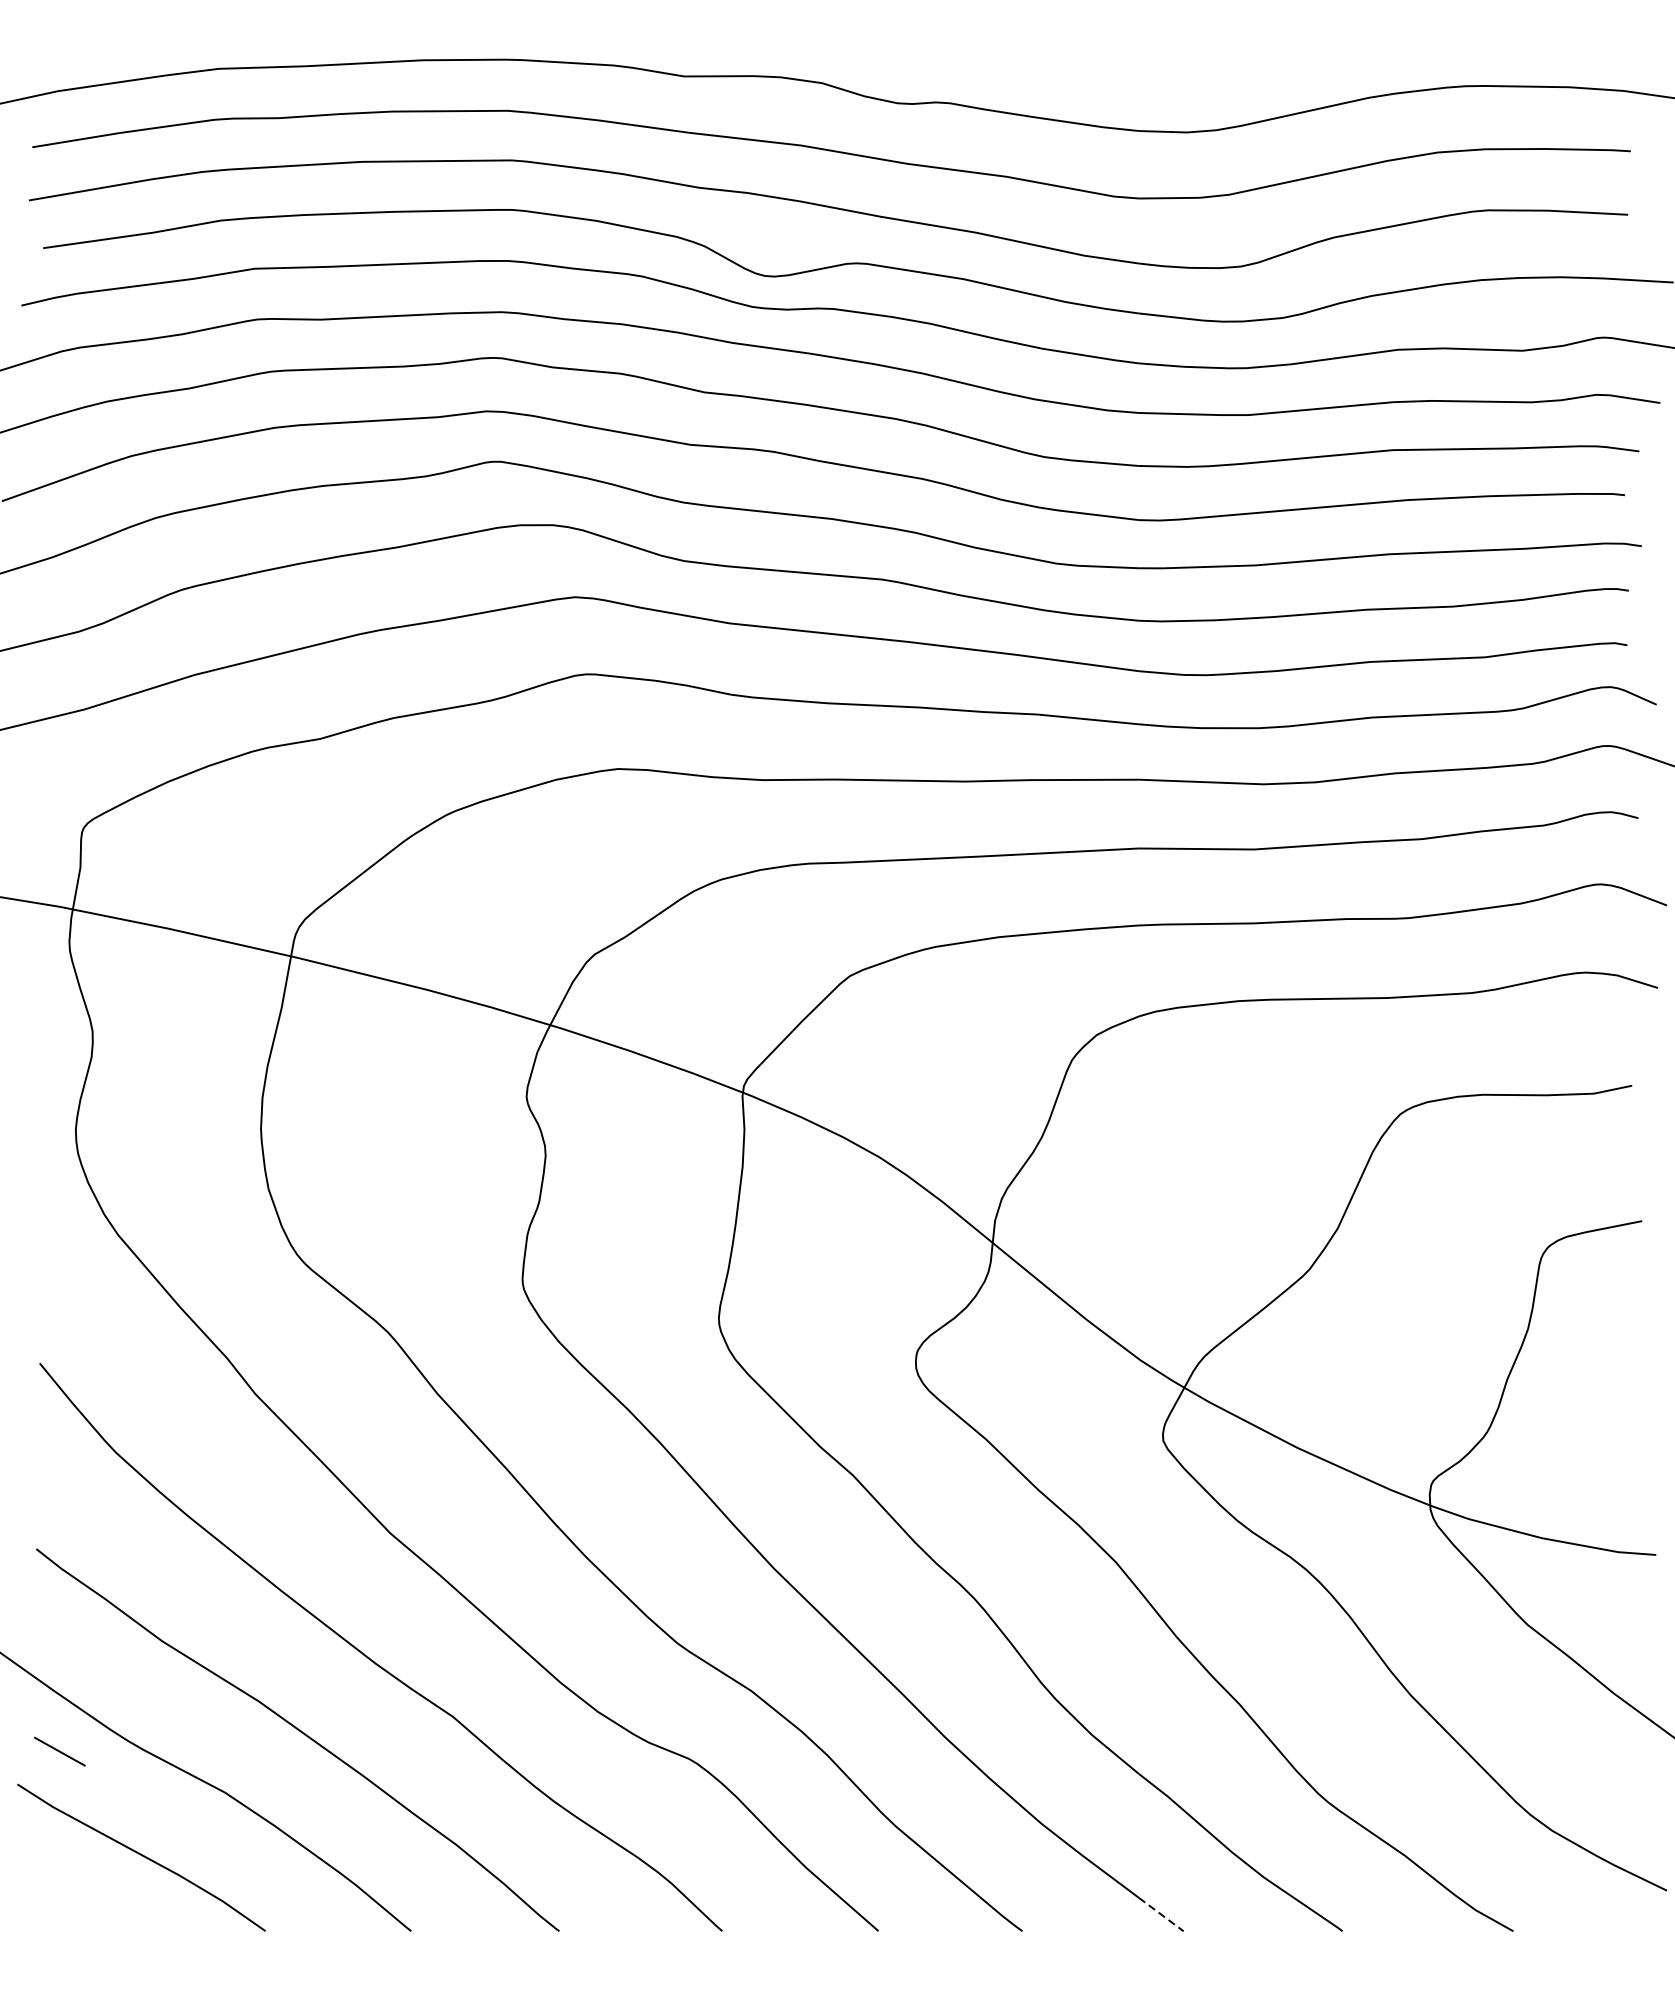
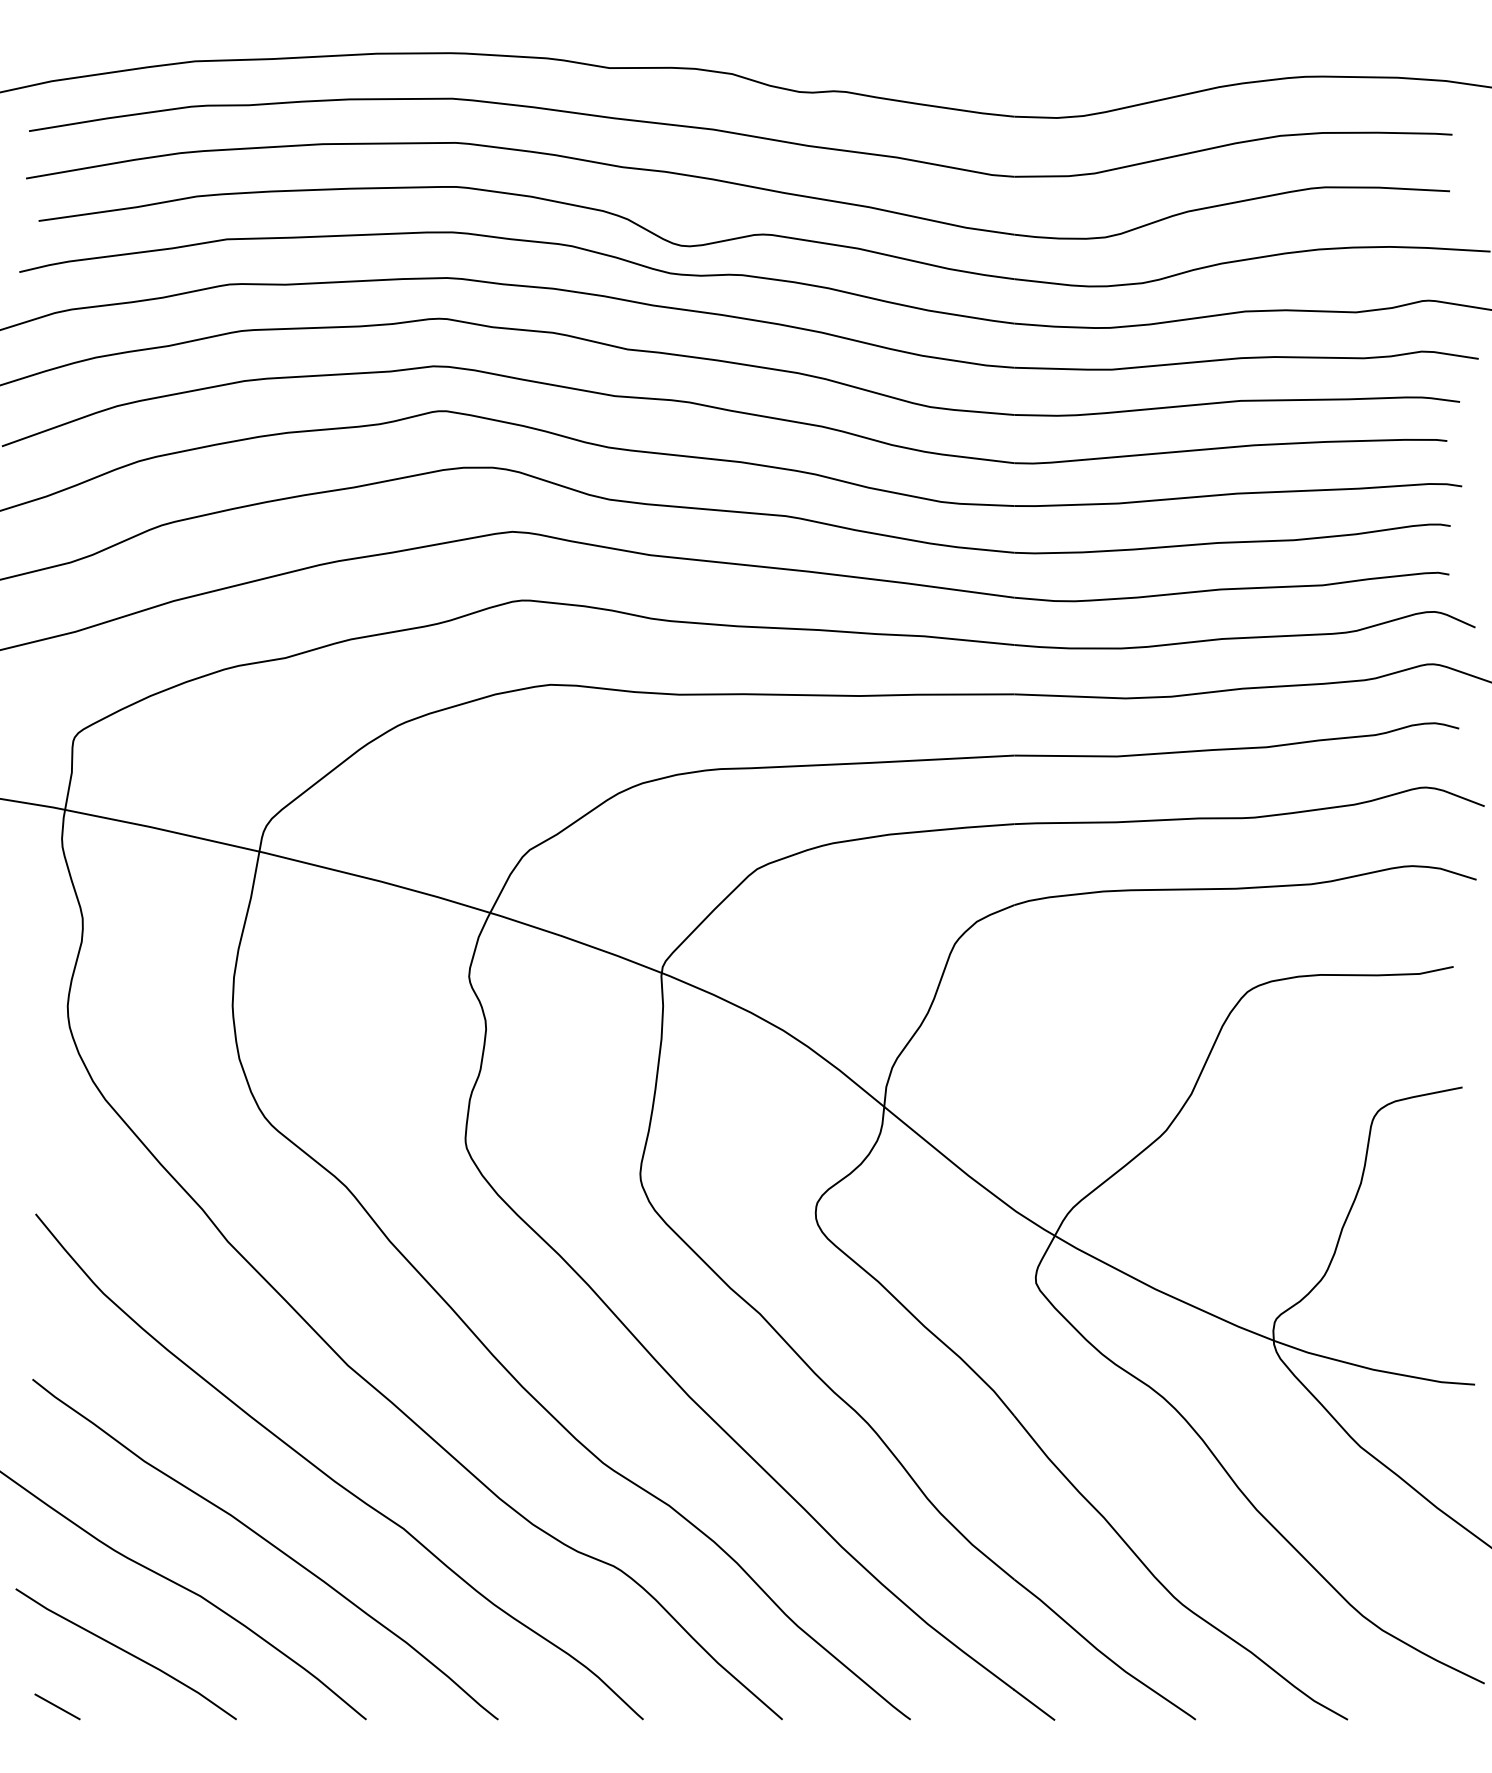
line: (59, 1751) -> (57, 1706), moved
line: (1161, 1914) -> (1034, 1704), dashed -> solid

